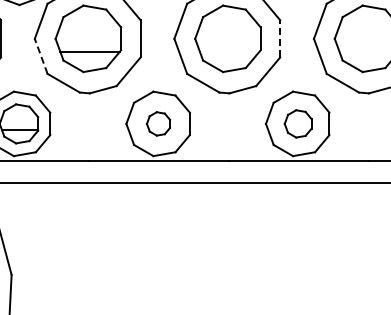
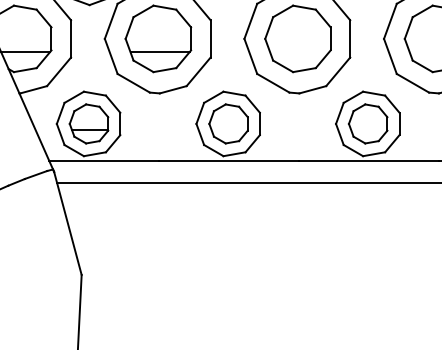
line: (280, 38) -> (350, 38), dashed -> solid
line: (41, 56) -> (111, 56), dashed -> solid
part: (158, 123) -> (228, 123), size x1.67
part: (298, 123) -> (368, 123), size x1.43

